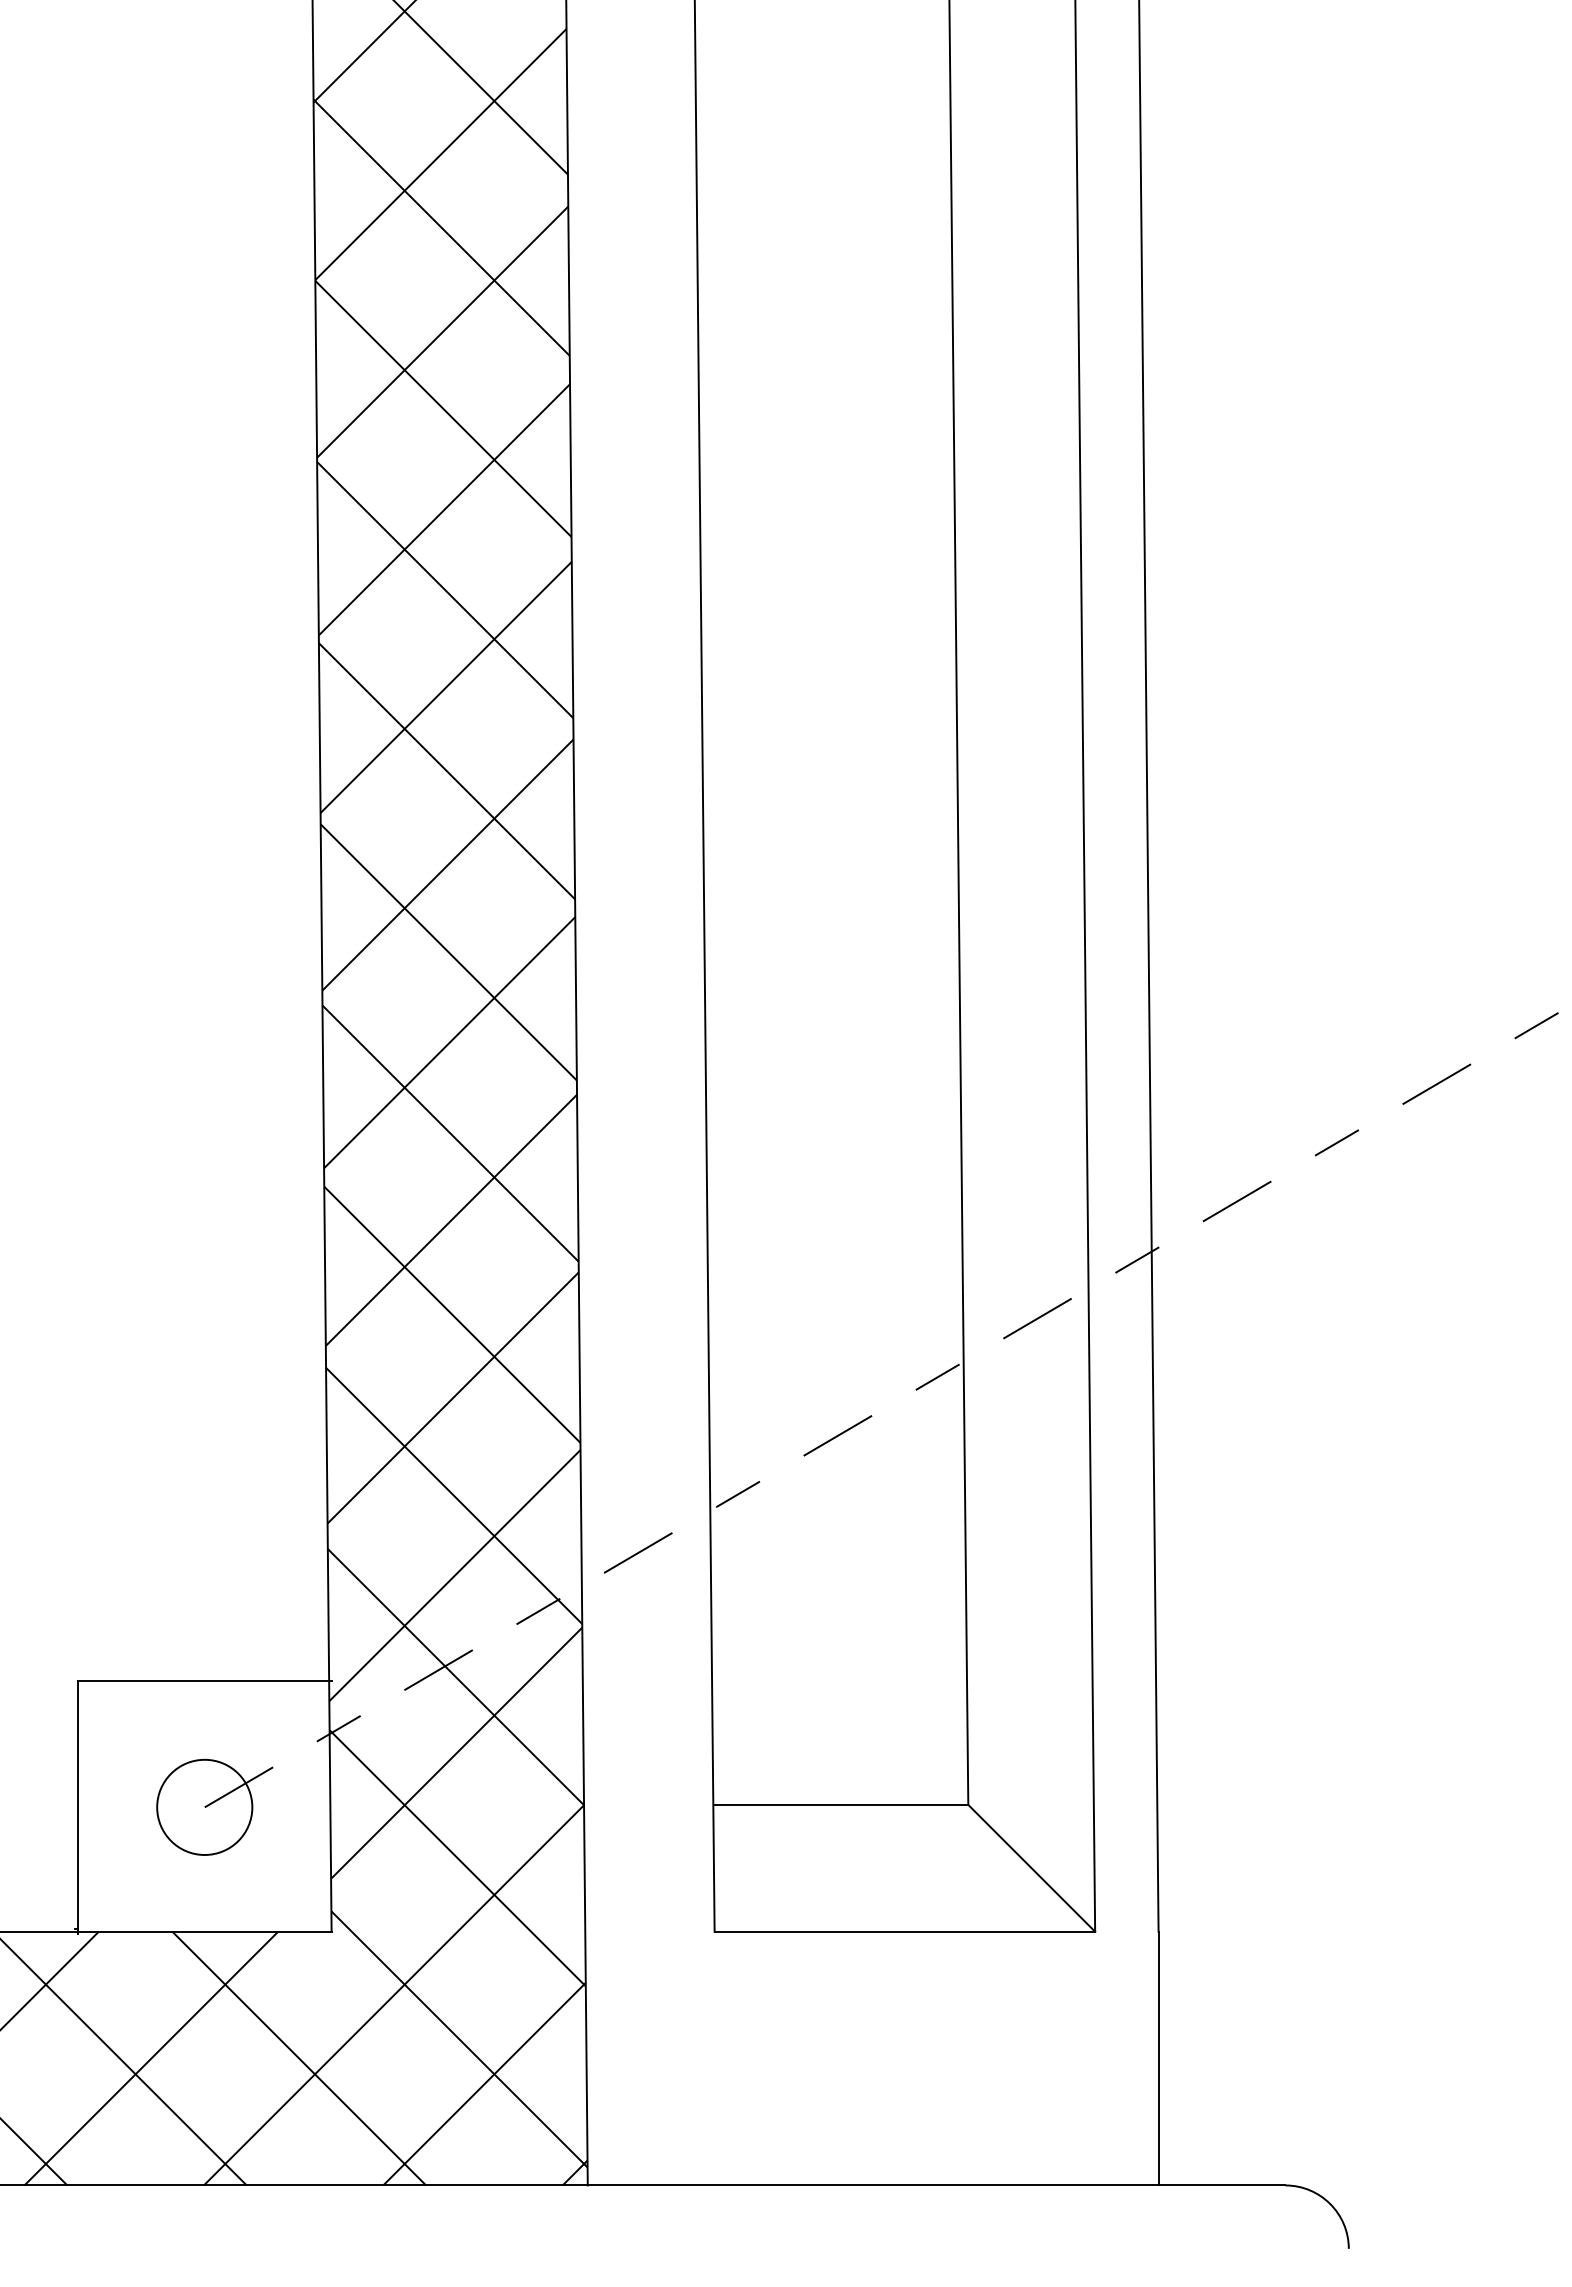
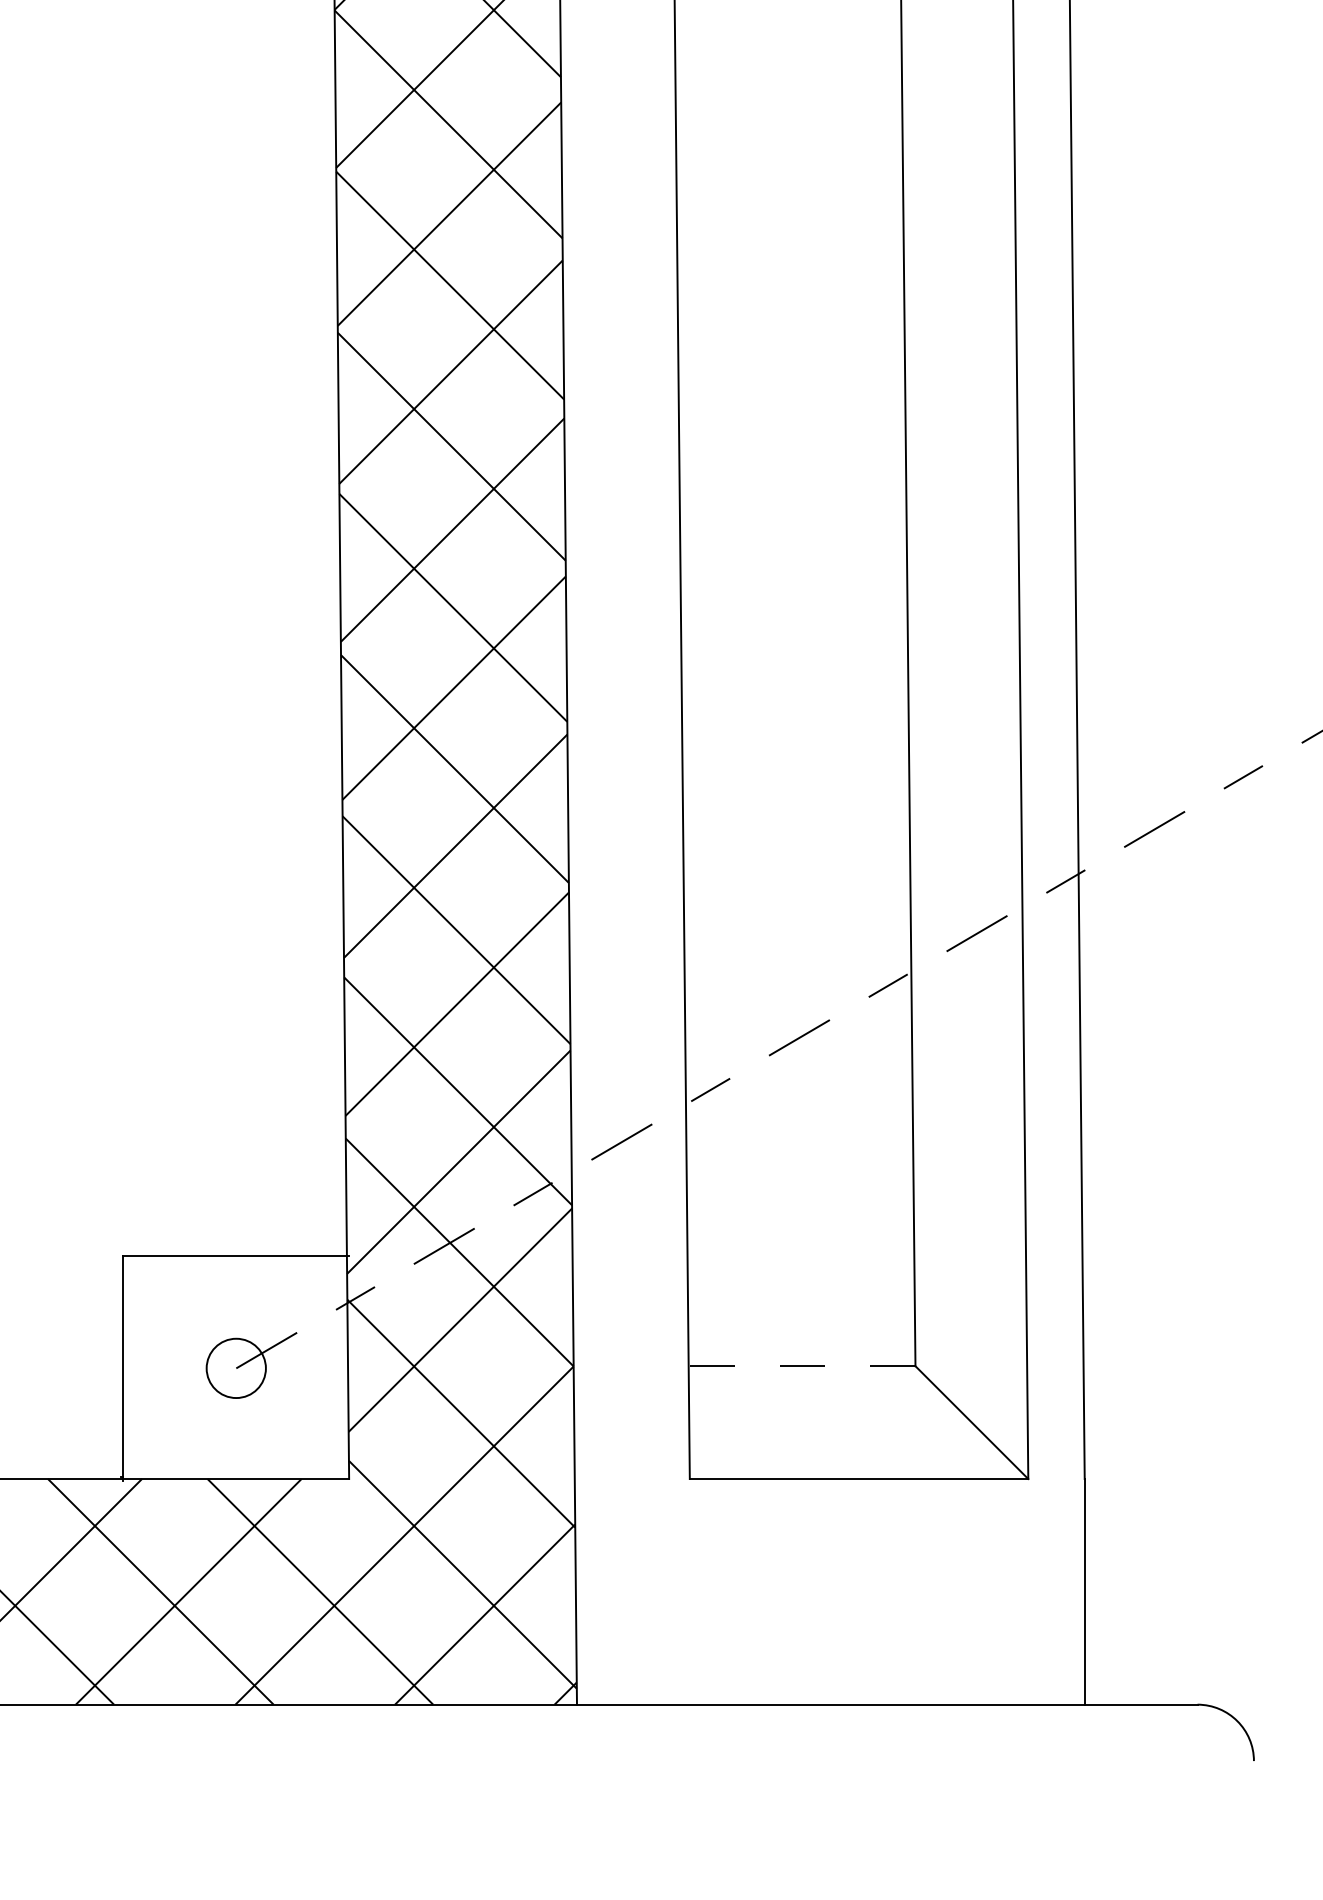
line: (841, 1804) -> (802, 1365), solid -> dashed
circle: (204, 1806) -> (236, 1367), size x0.7

